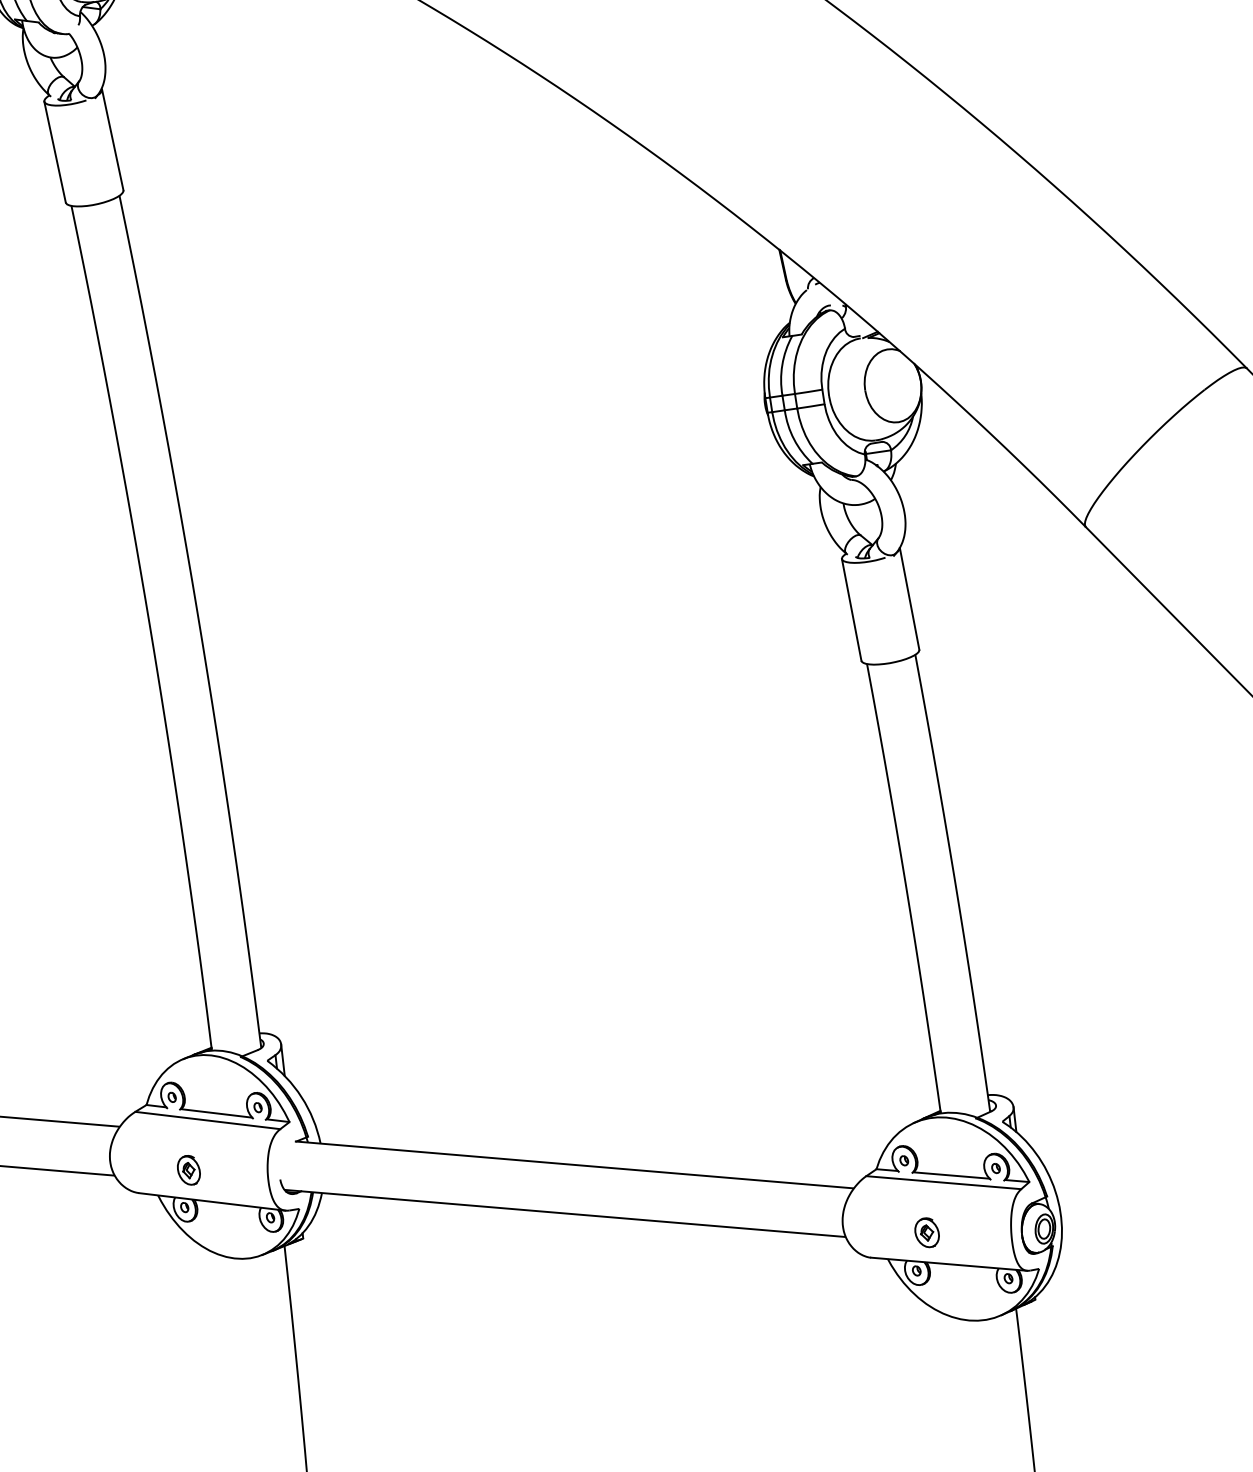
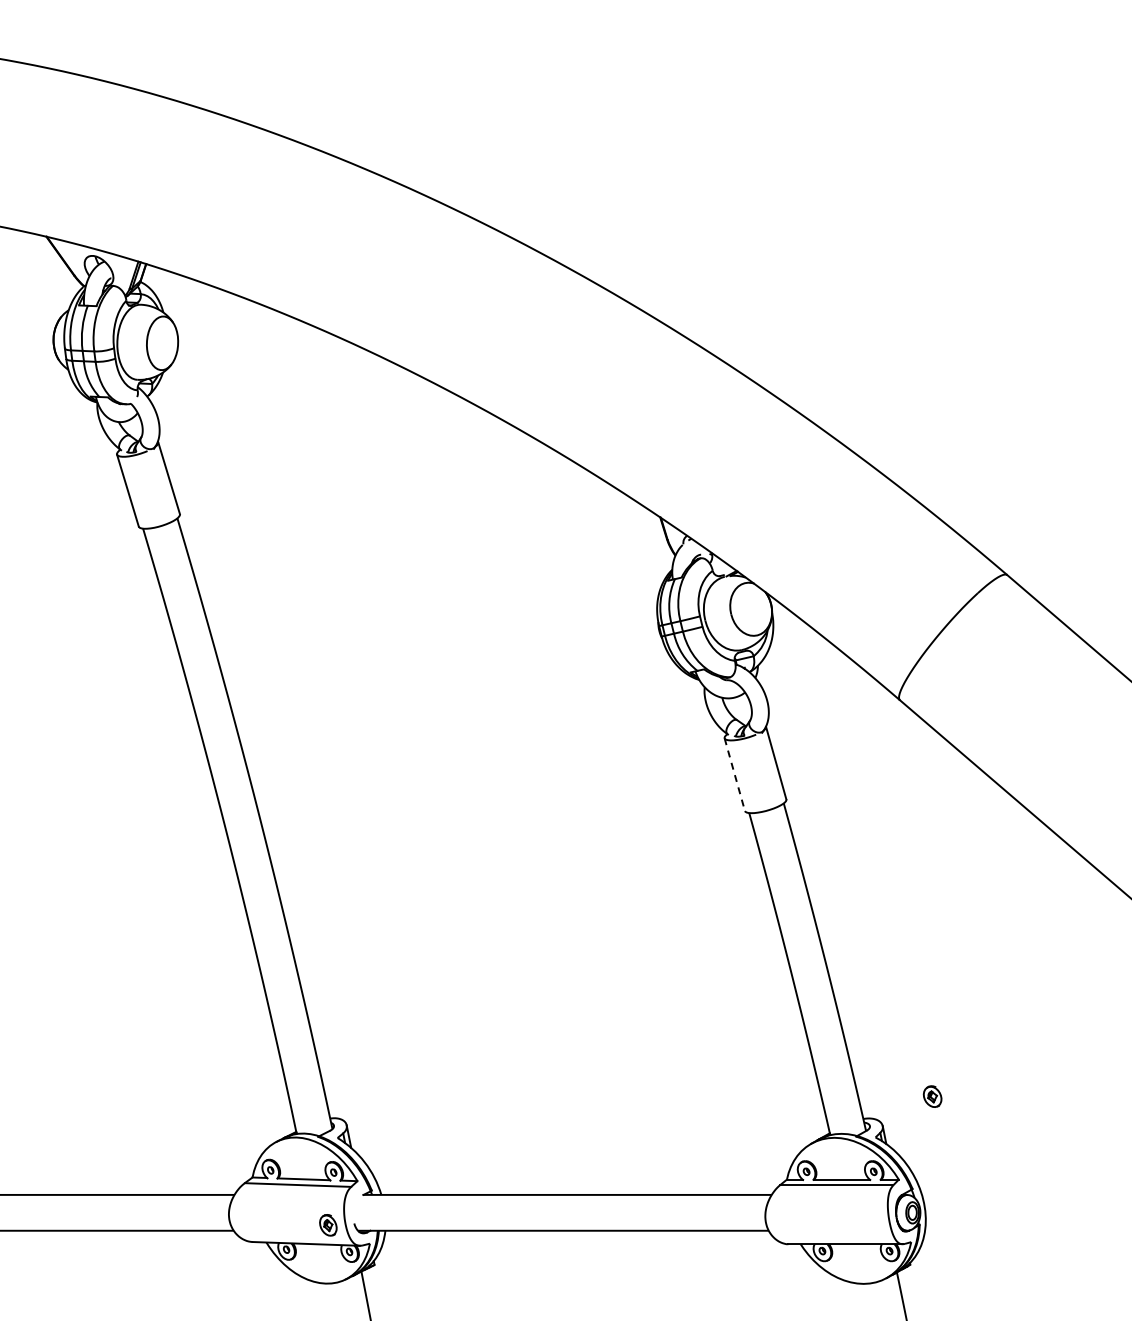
line: (851, 609) -> (734, 774), solid -> dashed
part: (189, 1170) -> (328, 1225), moved
part: (926, 1232) -> (932, 1096), moved

